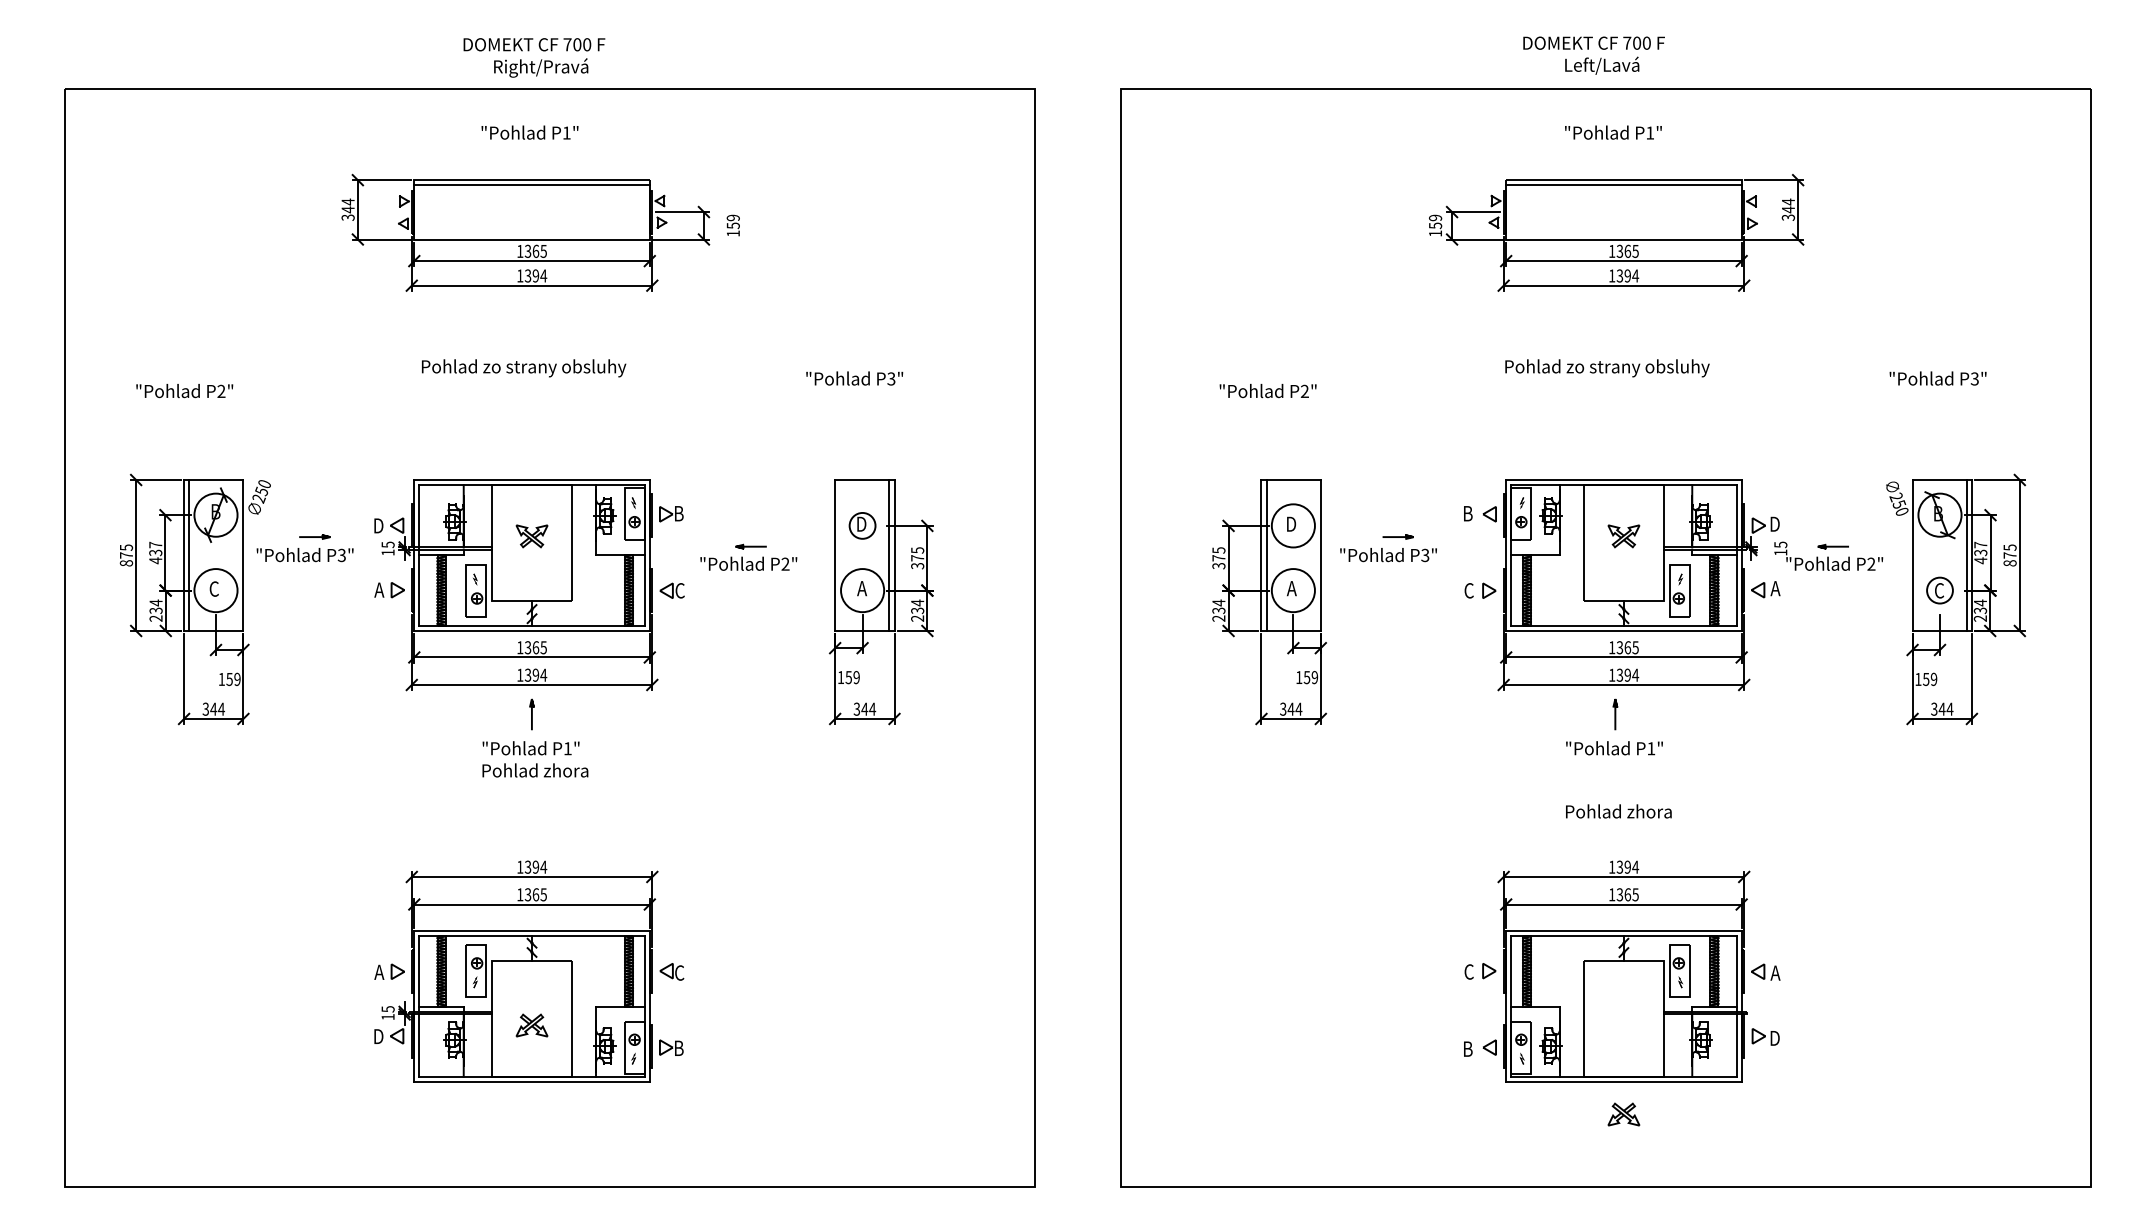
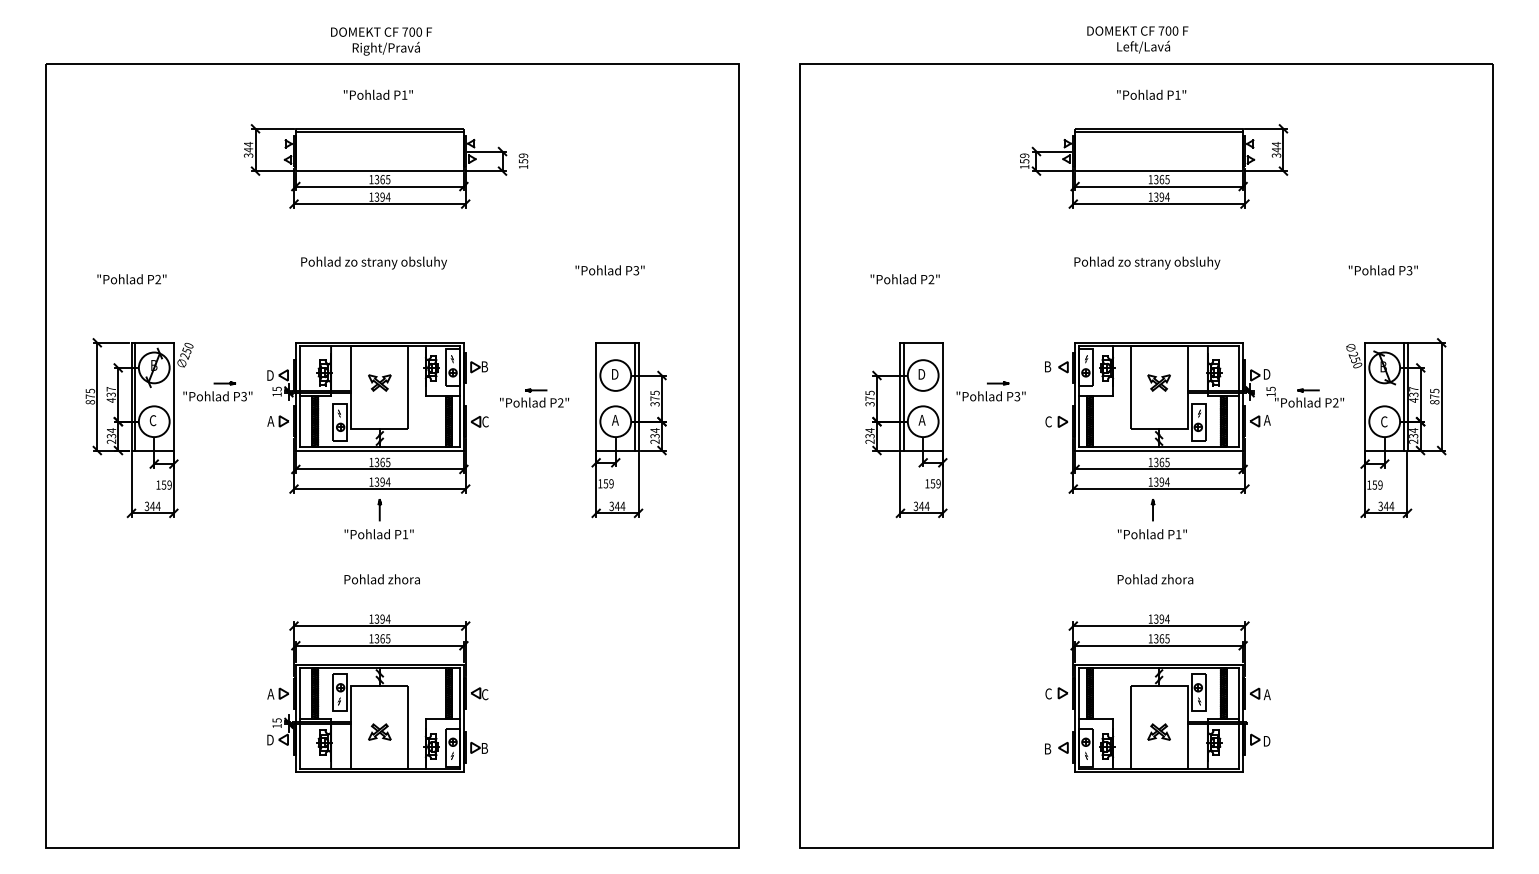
circle: (862, 525) -> (615, 375), size x1.67
circle: (1939, 590) -> (1384, 421), size x1.67
text: (535, 770) -> (382, 579), moved
part: (1623, 1114) -> (1158, 732), moved

